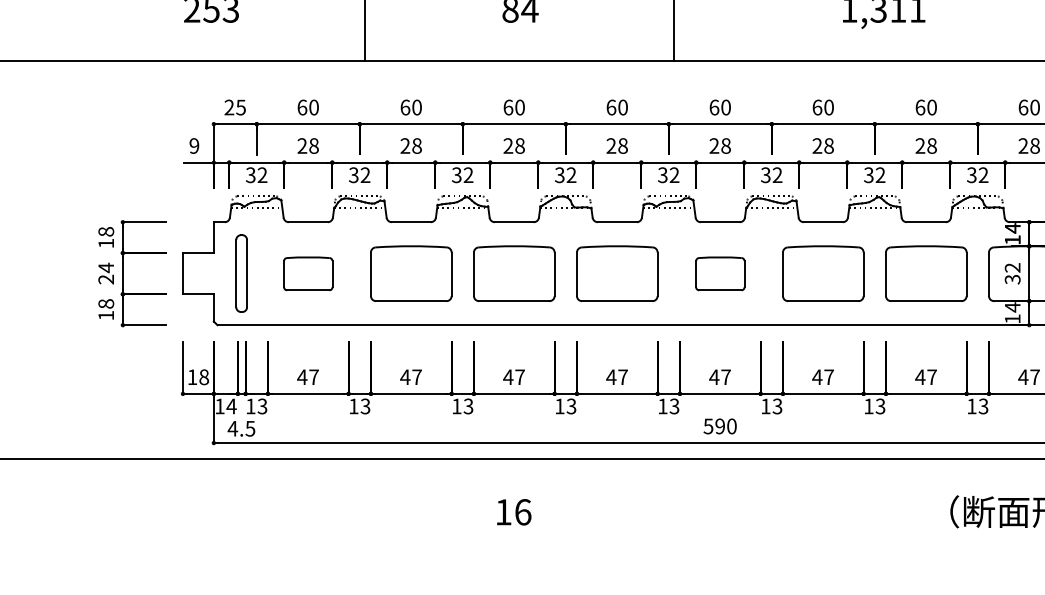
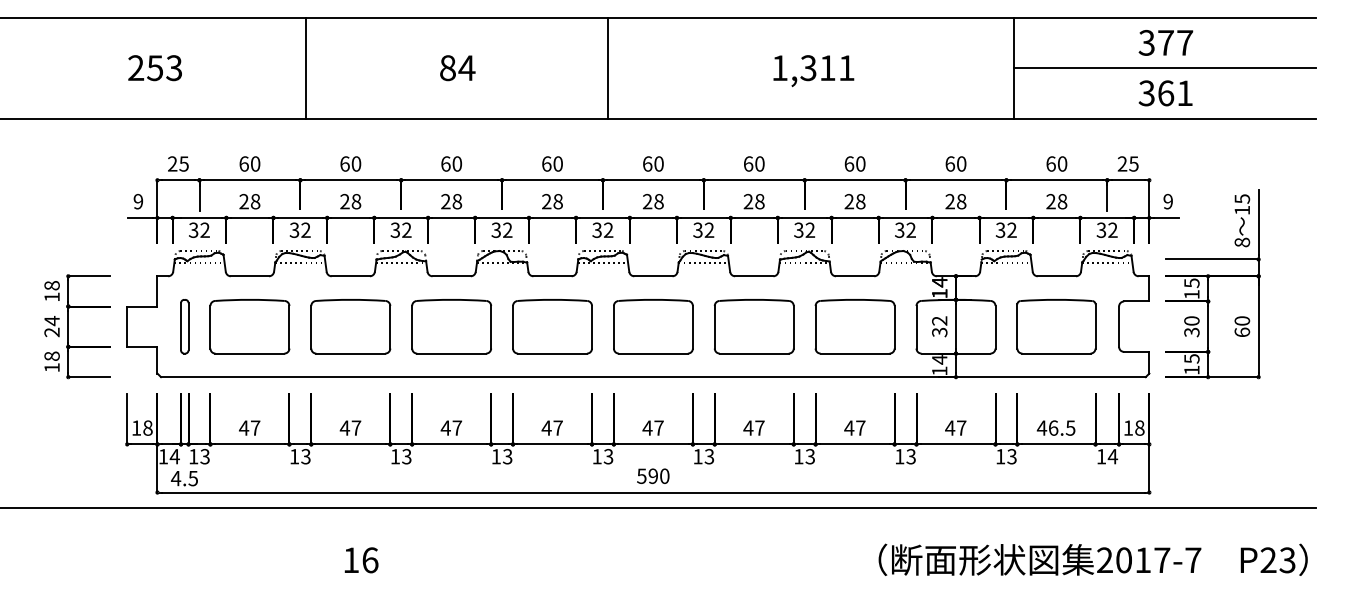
part: (241, 273) -> (184, 326), size x0.71
part: (307, 273) -> (249, 326), size x1.67
part: (720, 273) -> (653, 326), size x1.67
text: (514, 512) -> (361, 560), moved

